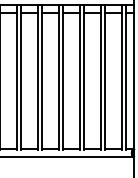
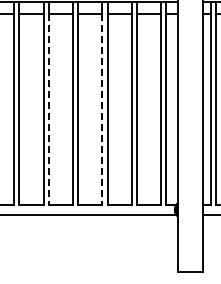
line: (41, 81) -> (48, 109), solid -> dashed
line: (80, 81) -> (102, 109), solid -> dashed

